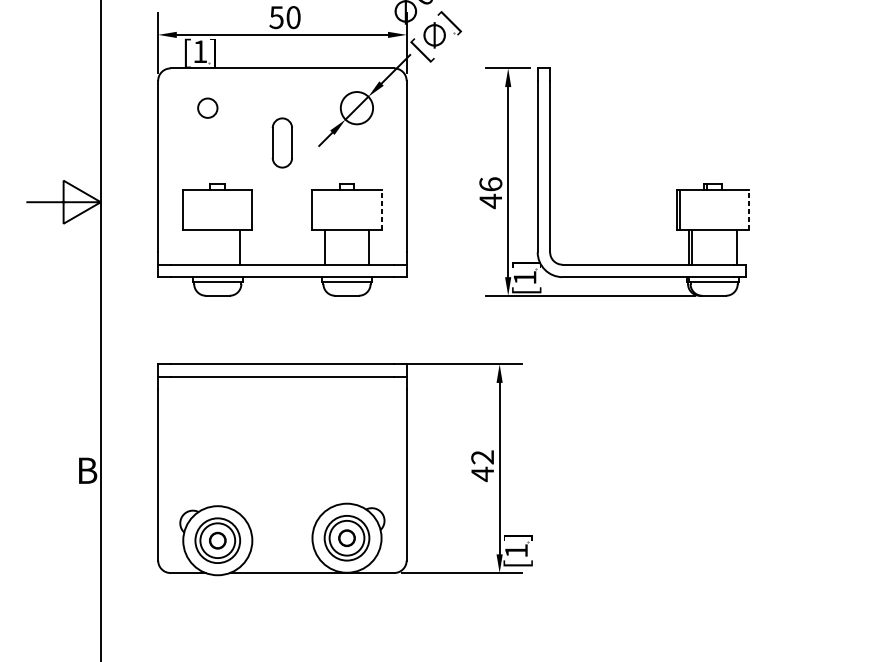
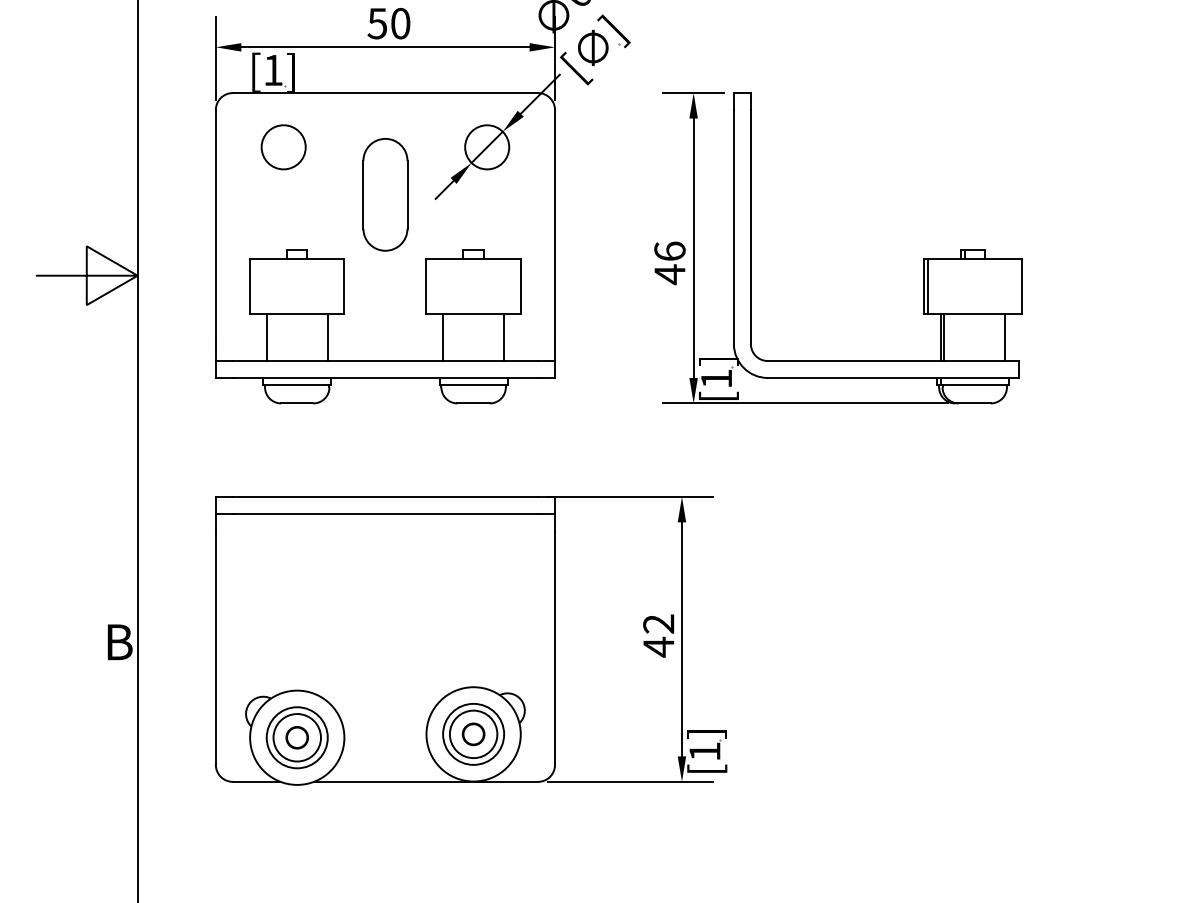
circle: (207, 108) -> (283, 147), size x1.67
part: (282, 142) -> (385, 194), size x1.67
line: (381, 209) -> (520, 285), dashed -> solid
line: (748, 209) -> (1021, 285), dashed -> solid
line: (195, 247) -> (266, 337), added

